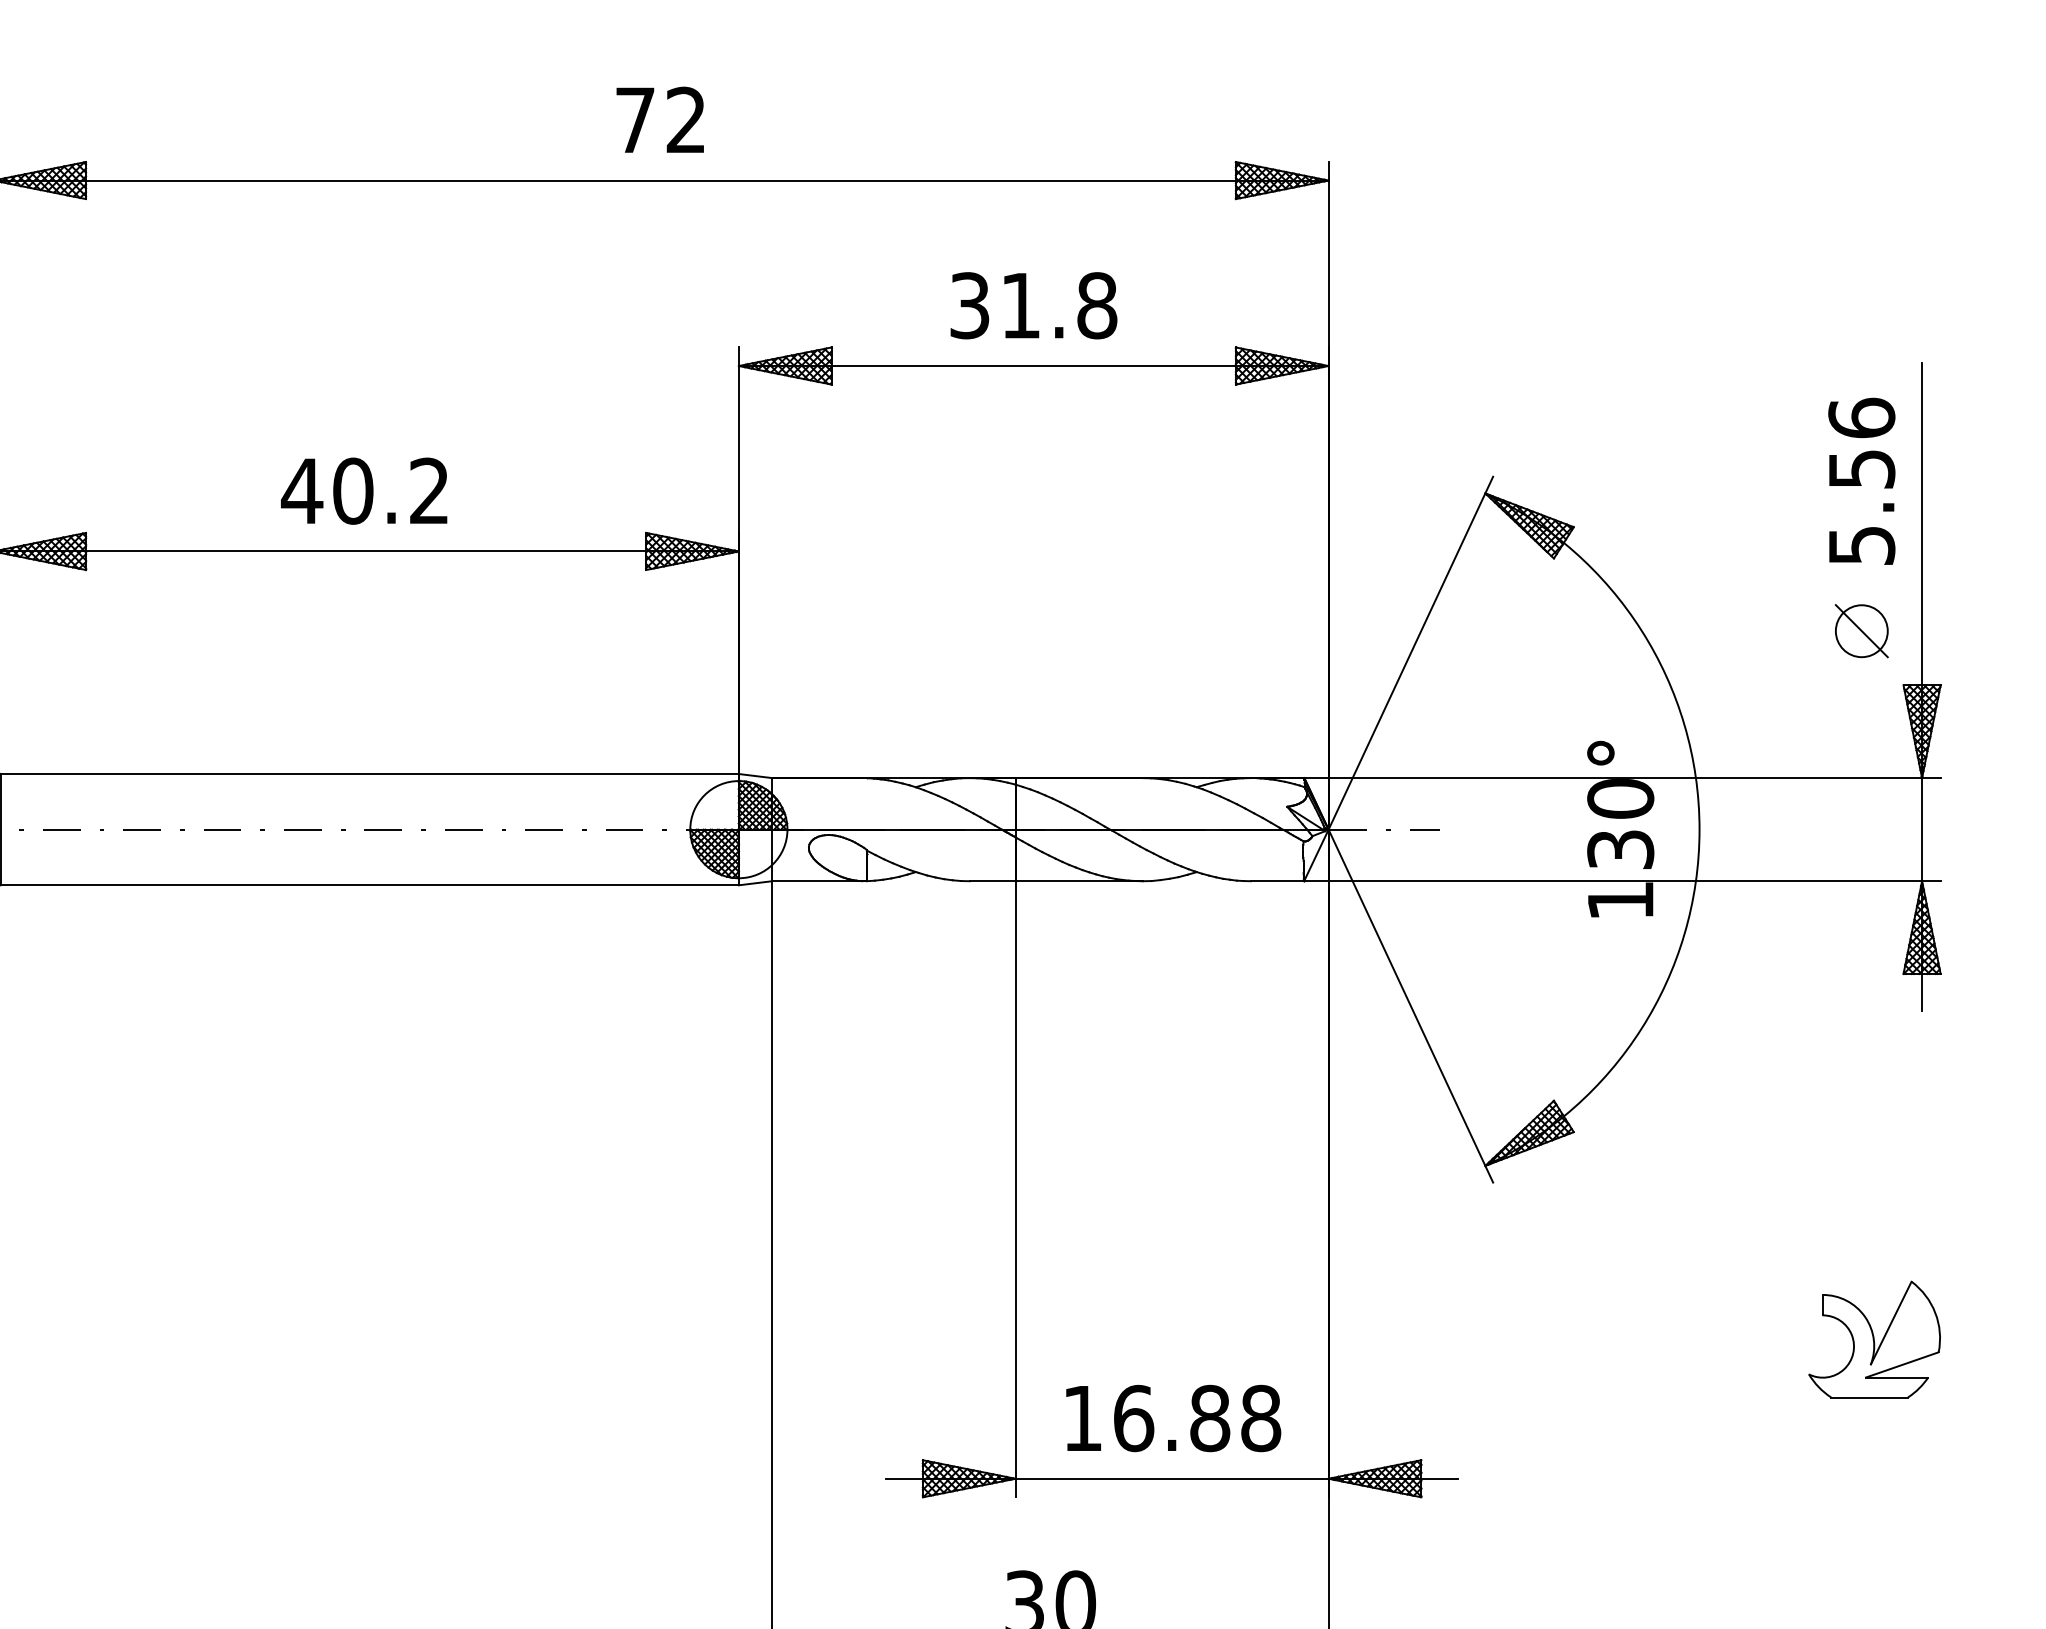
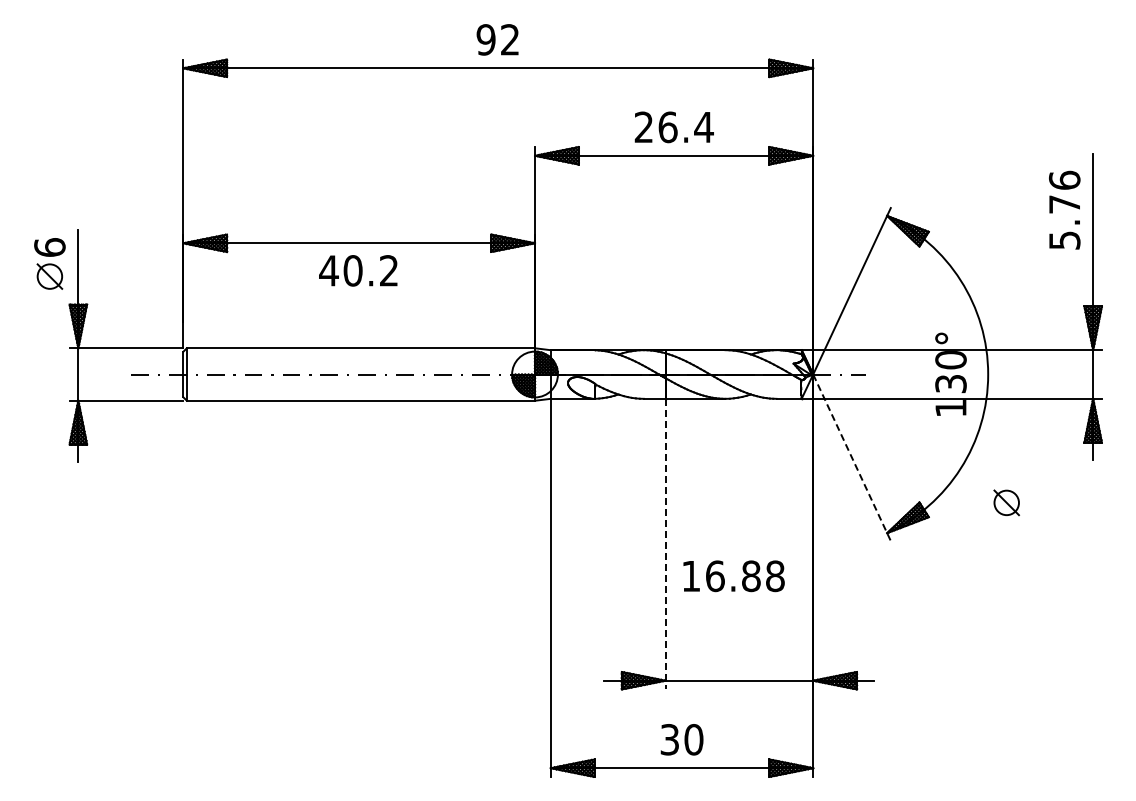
text: (633, 119) -> (485, 39), 72 -> 92
text: (1032, 305) -> (673, 127), 31.8 -> 26.4
text: (1861, 469) -> (1064, 204), 5.56 -> 5.76
text: (364, 490) -> (358, 270), moved
part: (1861, 630) -> (1006, 502), moved
line: (1411, 1005) -> (852, 457), solid -> dashed
line: (1015, 1189) -> (665, 544), solid -> dashed
part: (1874, 1338) -> (1070, 614), removed
text: (1172, 1418) -> (733, 576), moved

